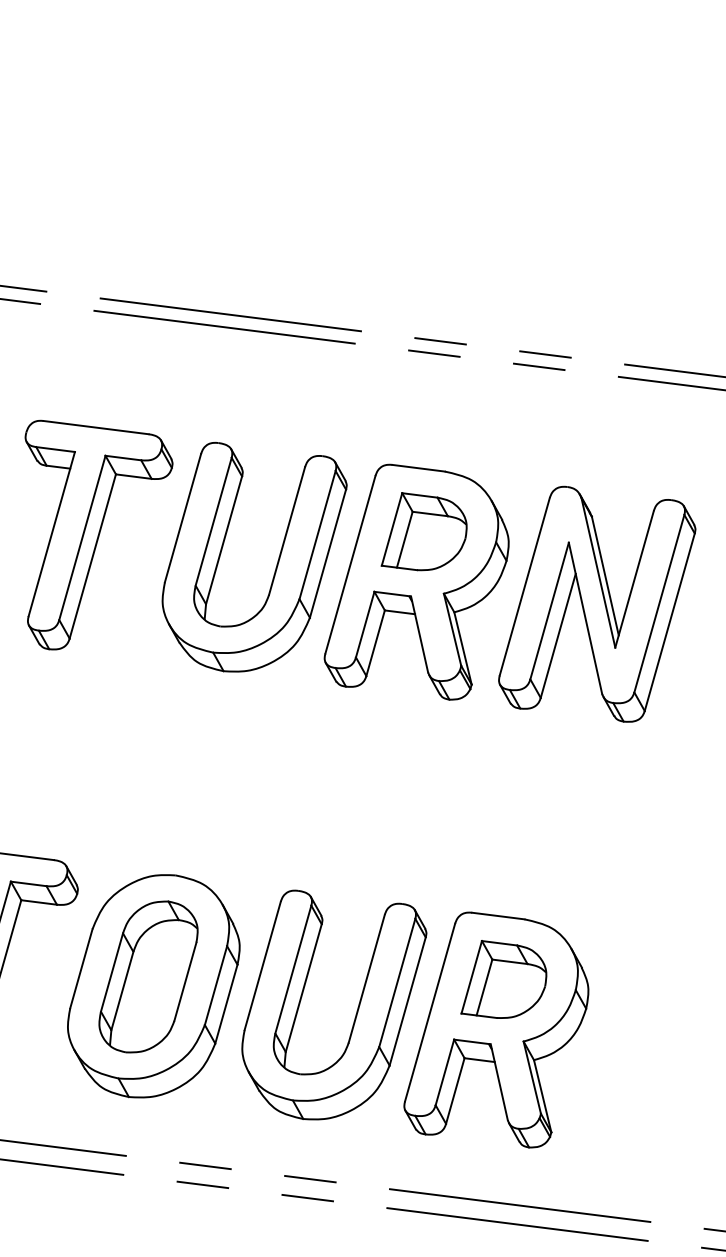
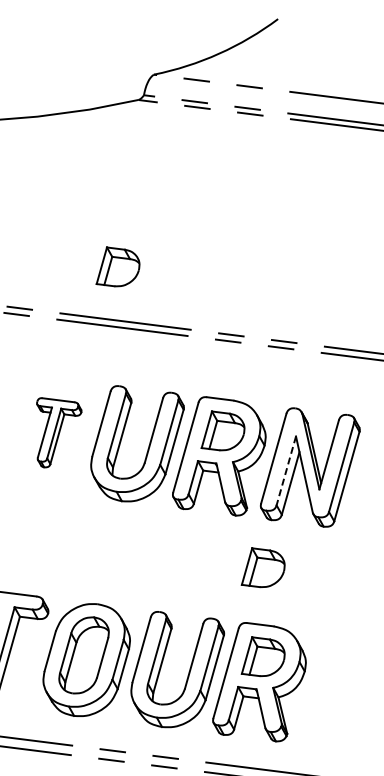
part: (214, 205) -> (117, 266), added
part: (99, 534) -> (59, 432), size x0.6
line: (549, 610) -> (286, 470), solid -> dashed
part: (502, 802) -> (262, 567), added

